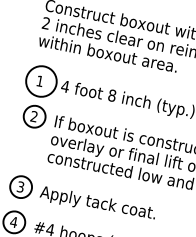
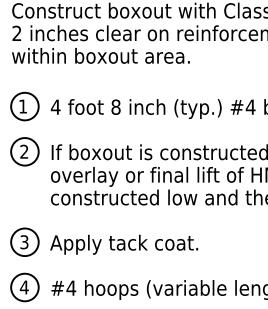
circle: (41, 81) -> (24, 106), size x0.71

